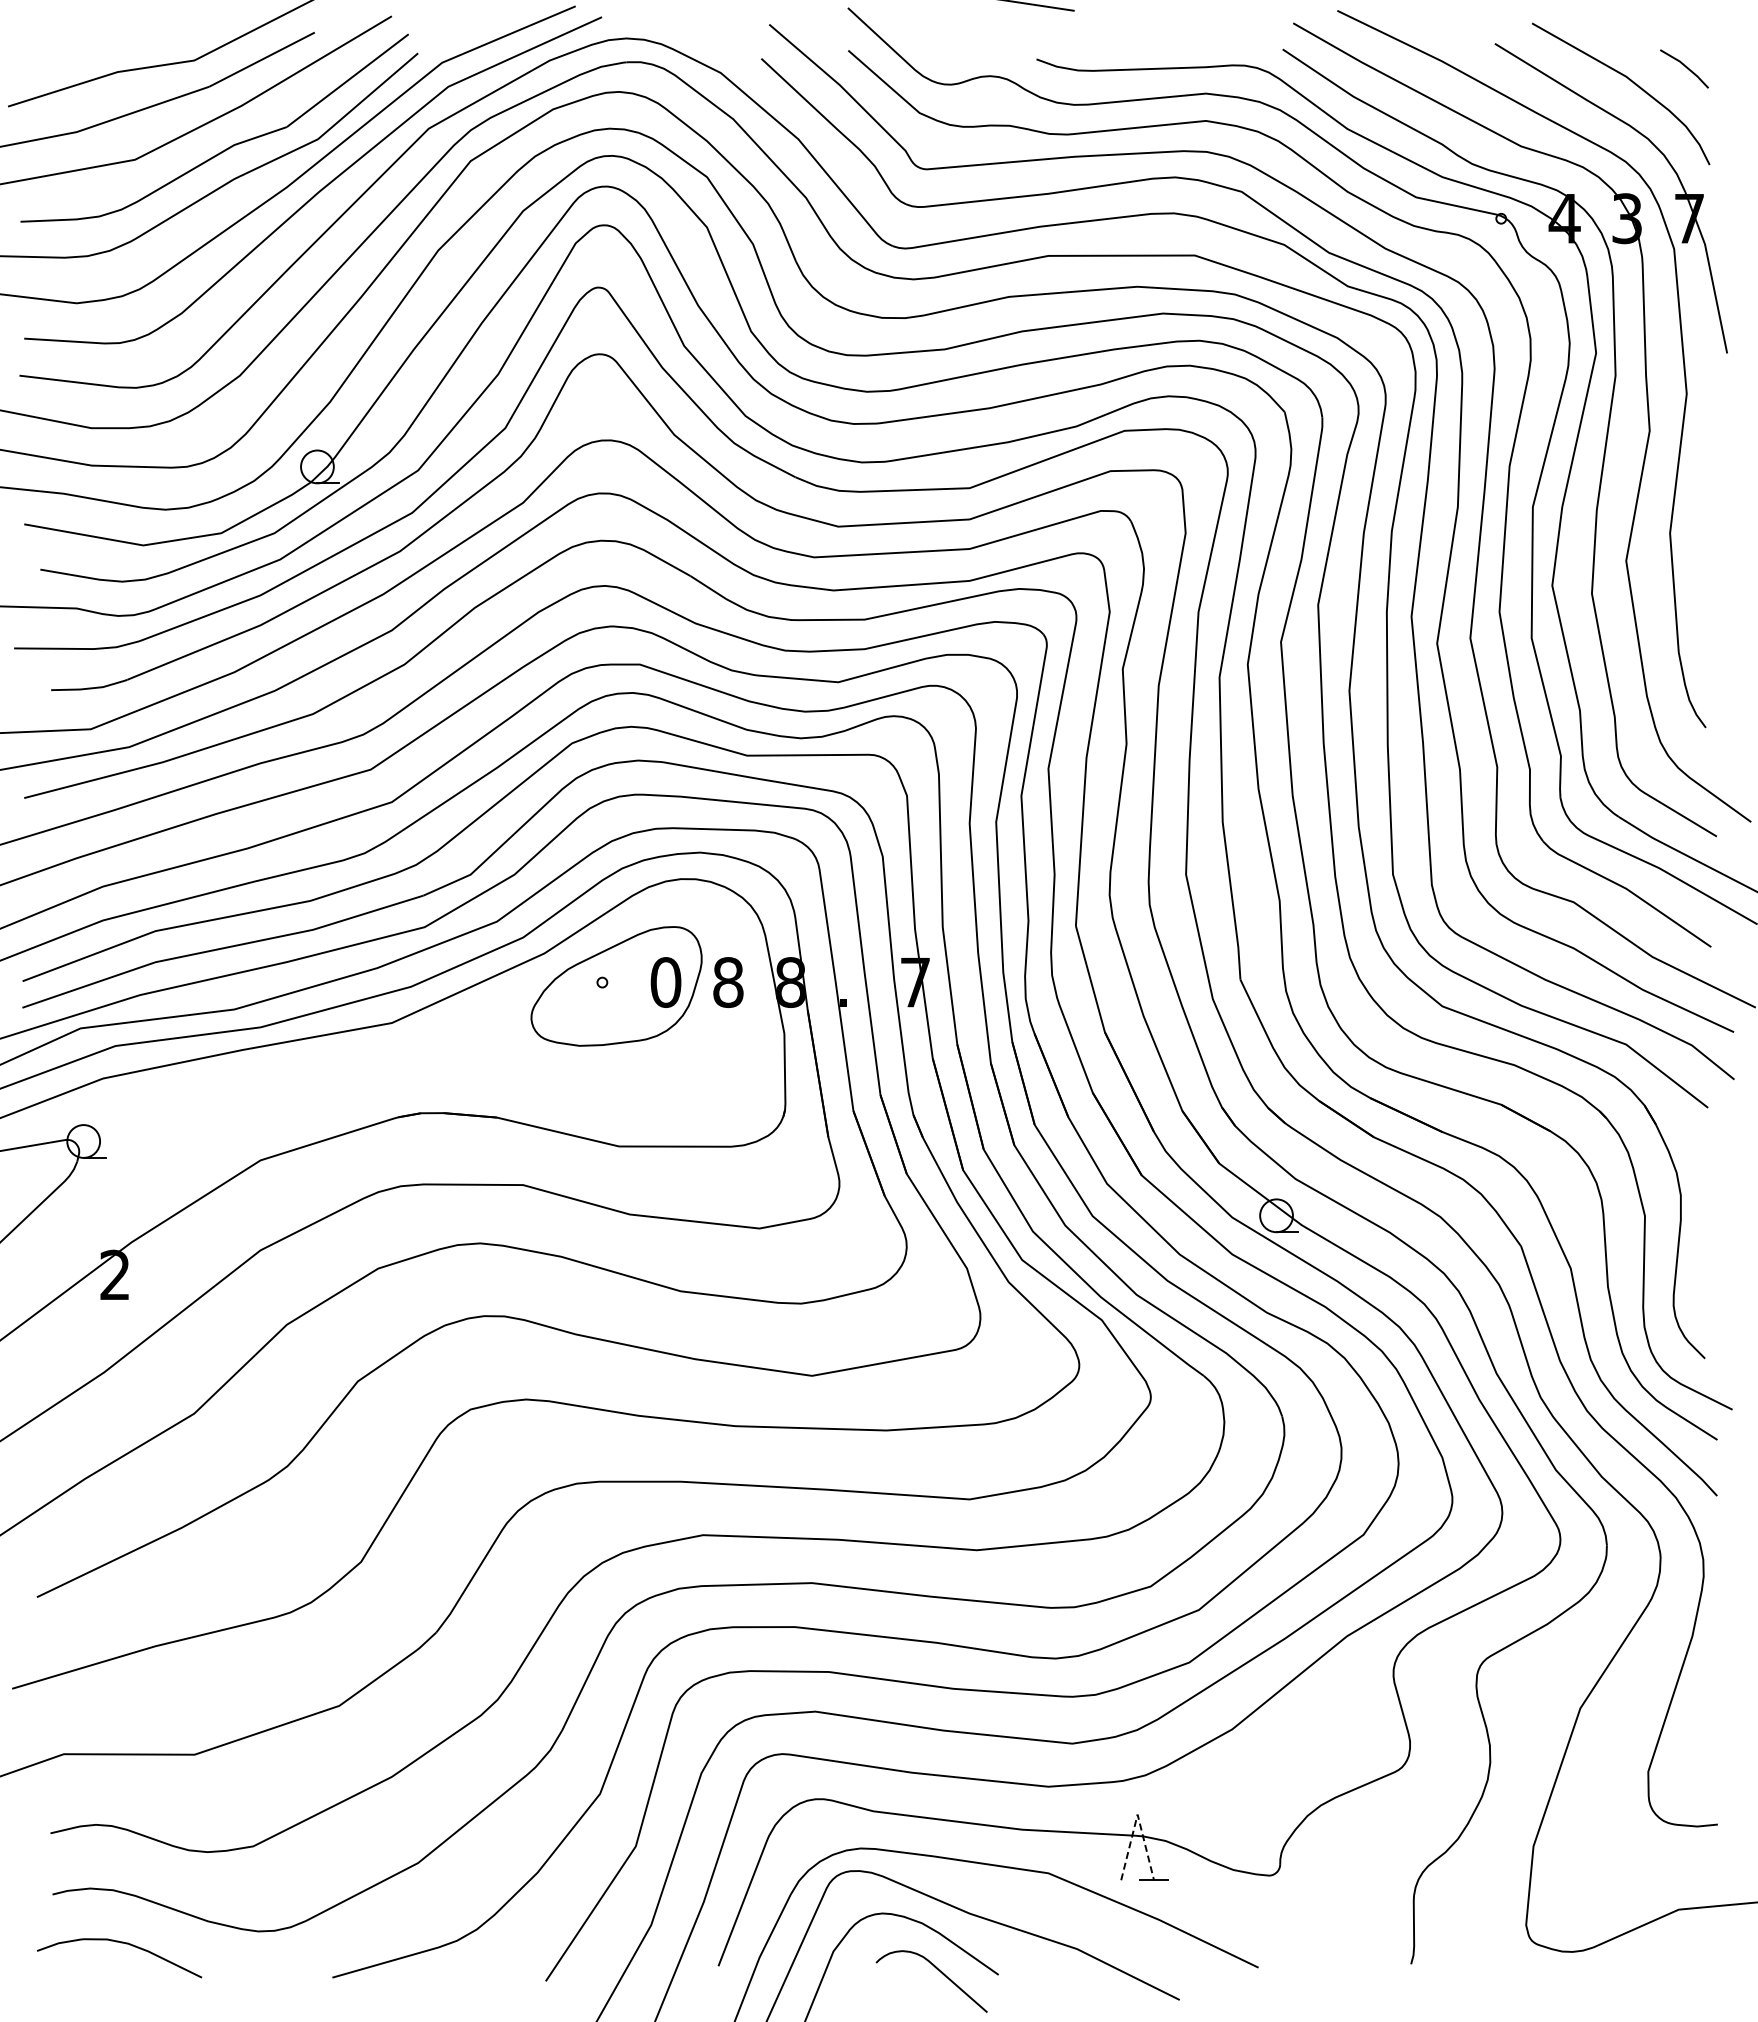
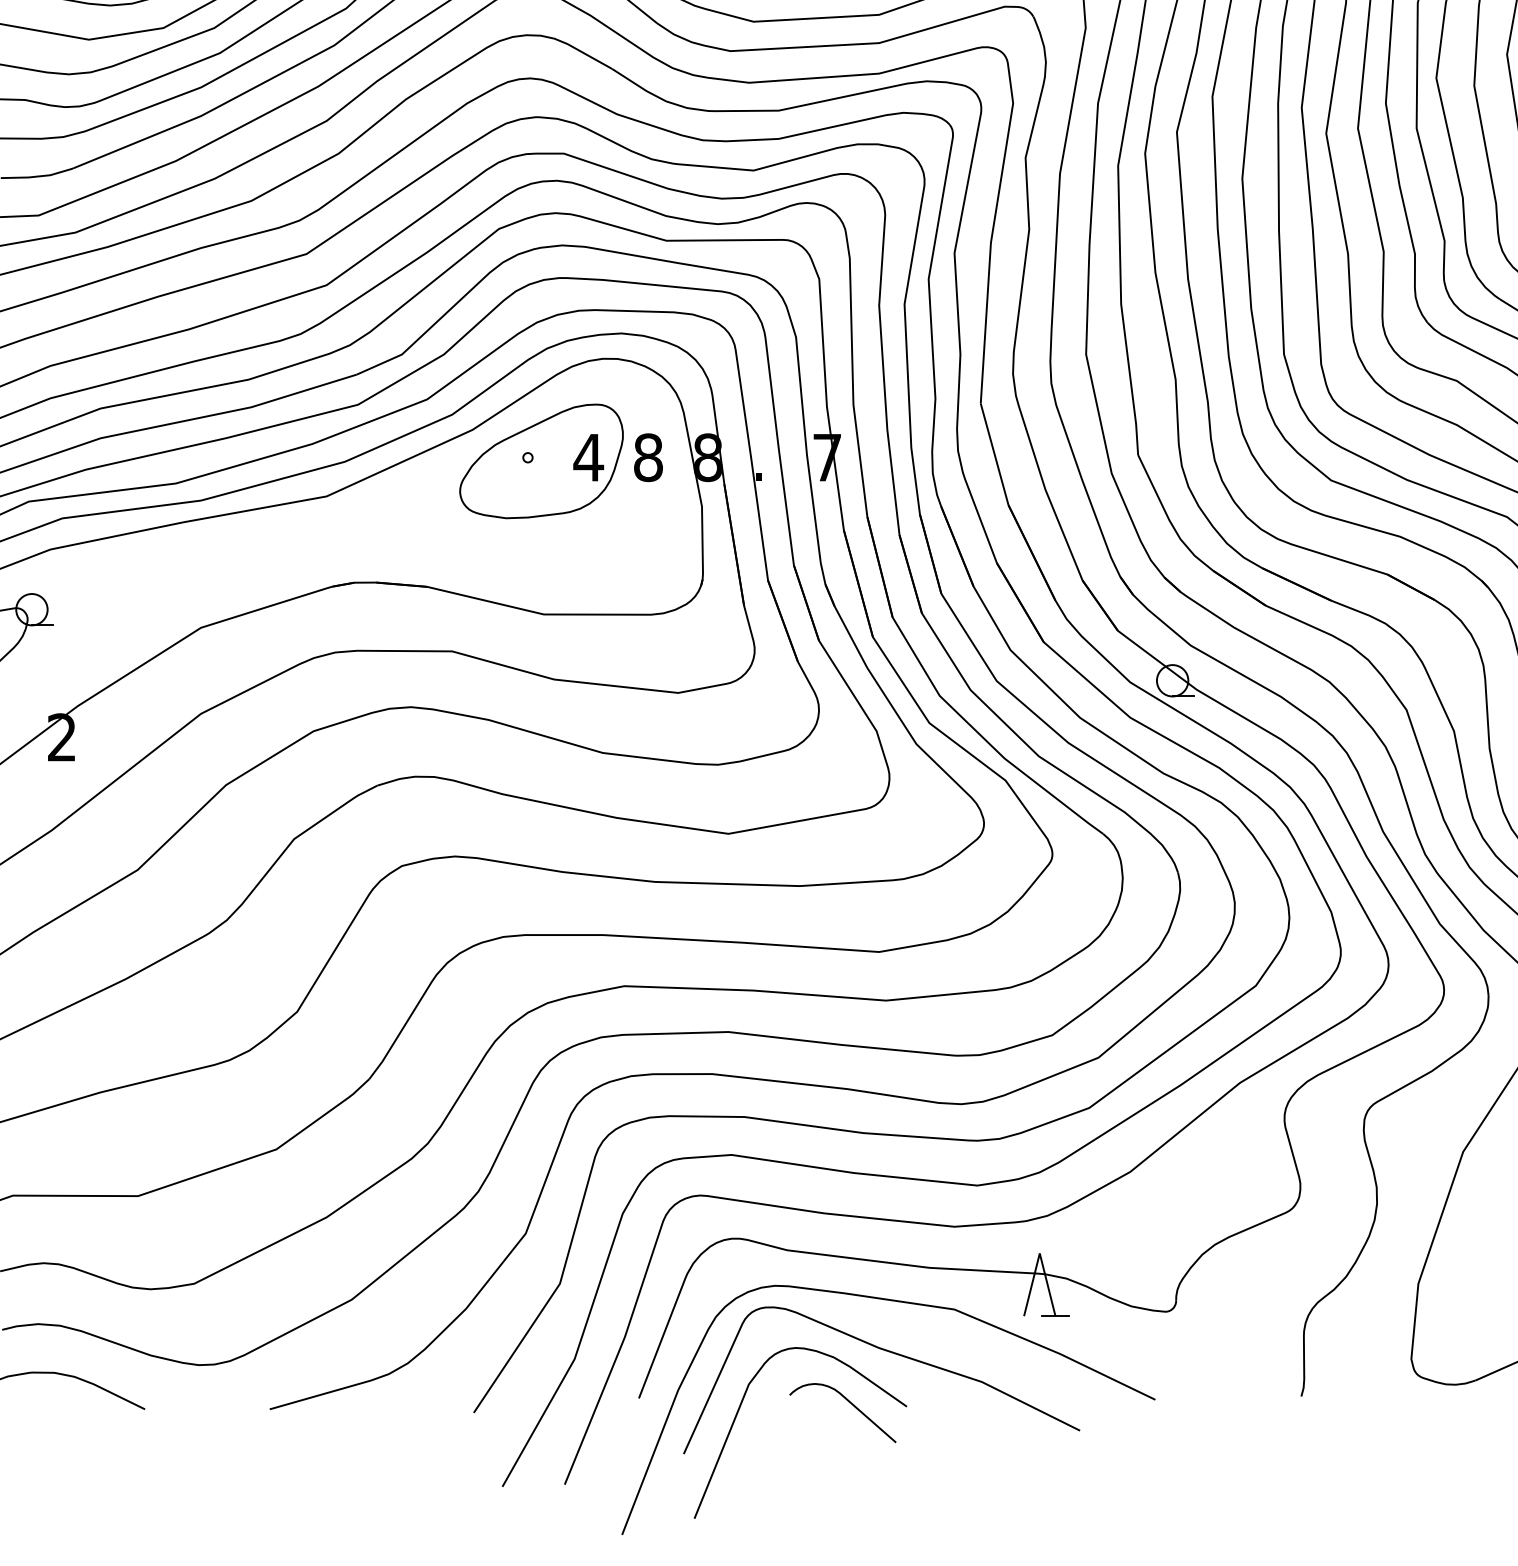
text: (665, 982) -> (588, 457), 0 -> 4
line: (1137, 1814) -> (1039, 1253), dashed -> solid

